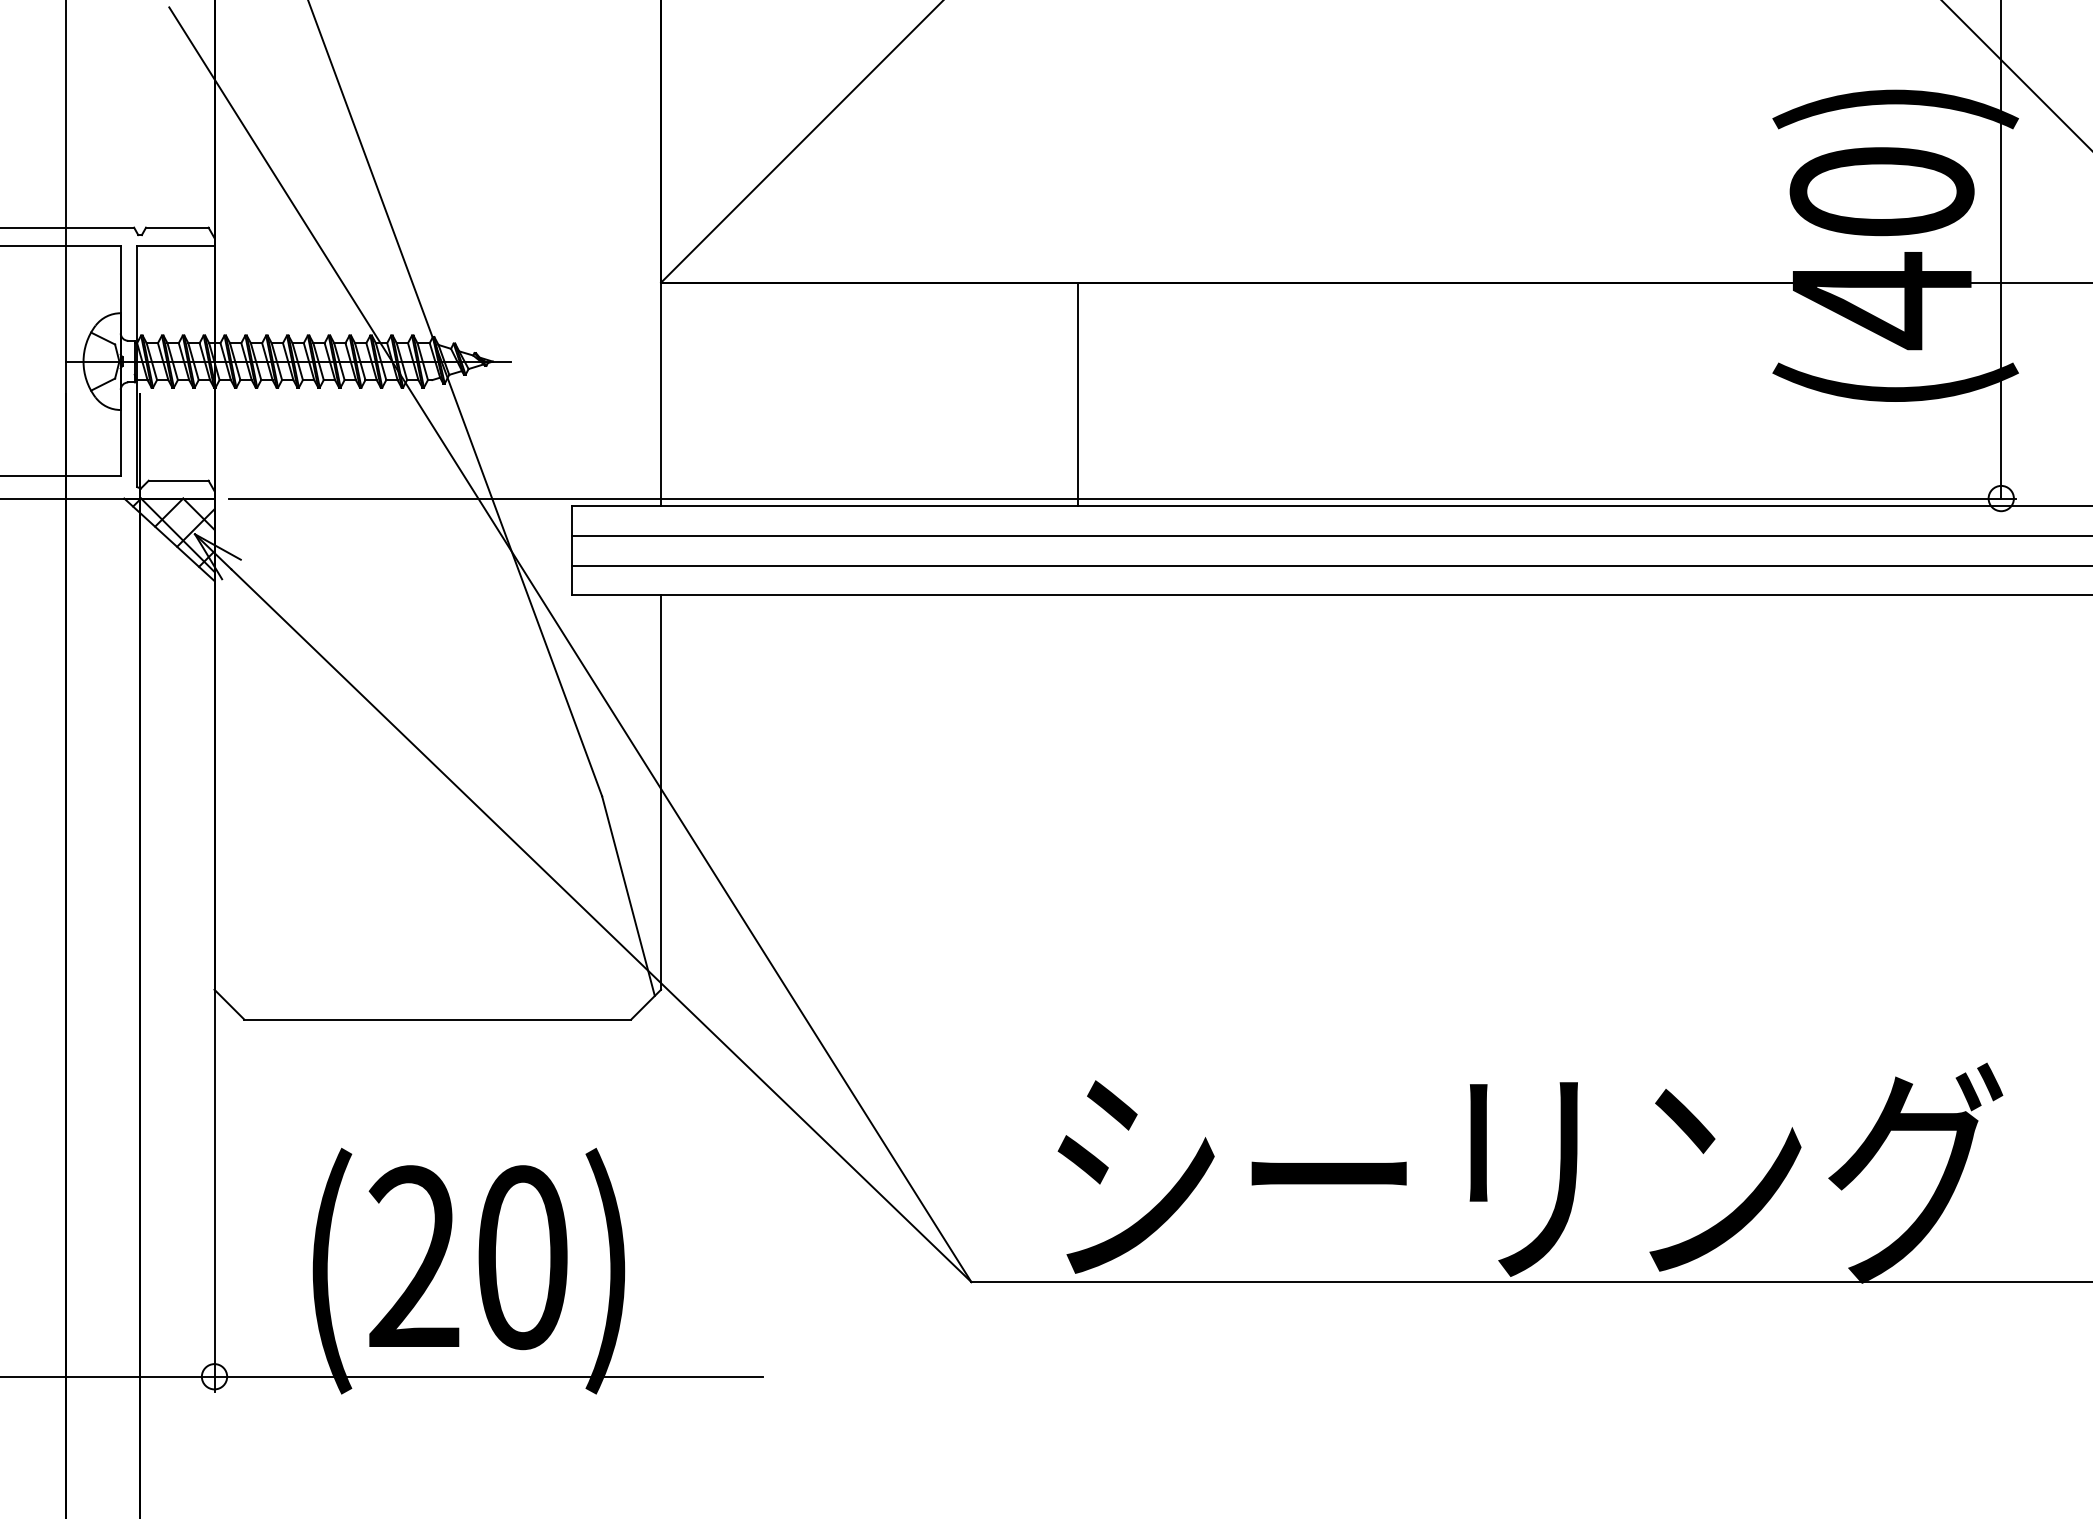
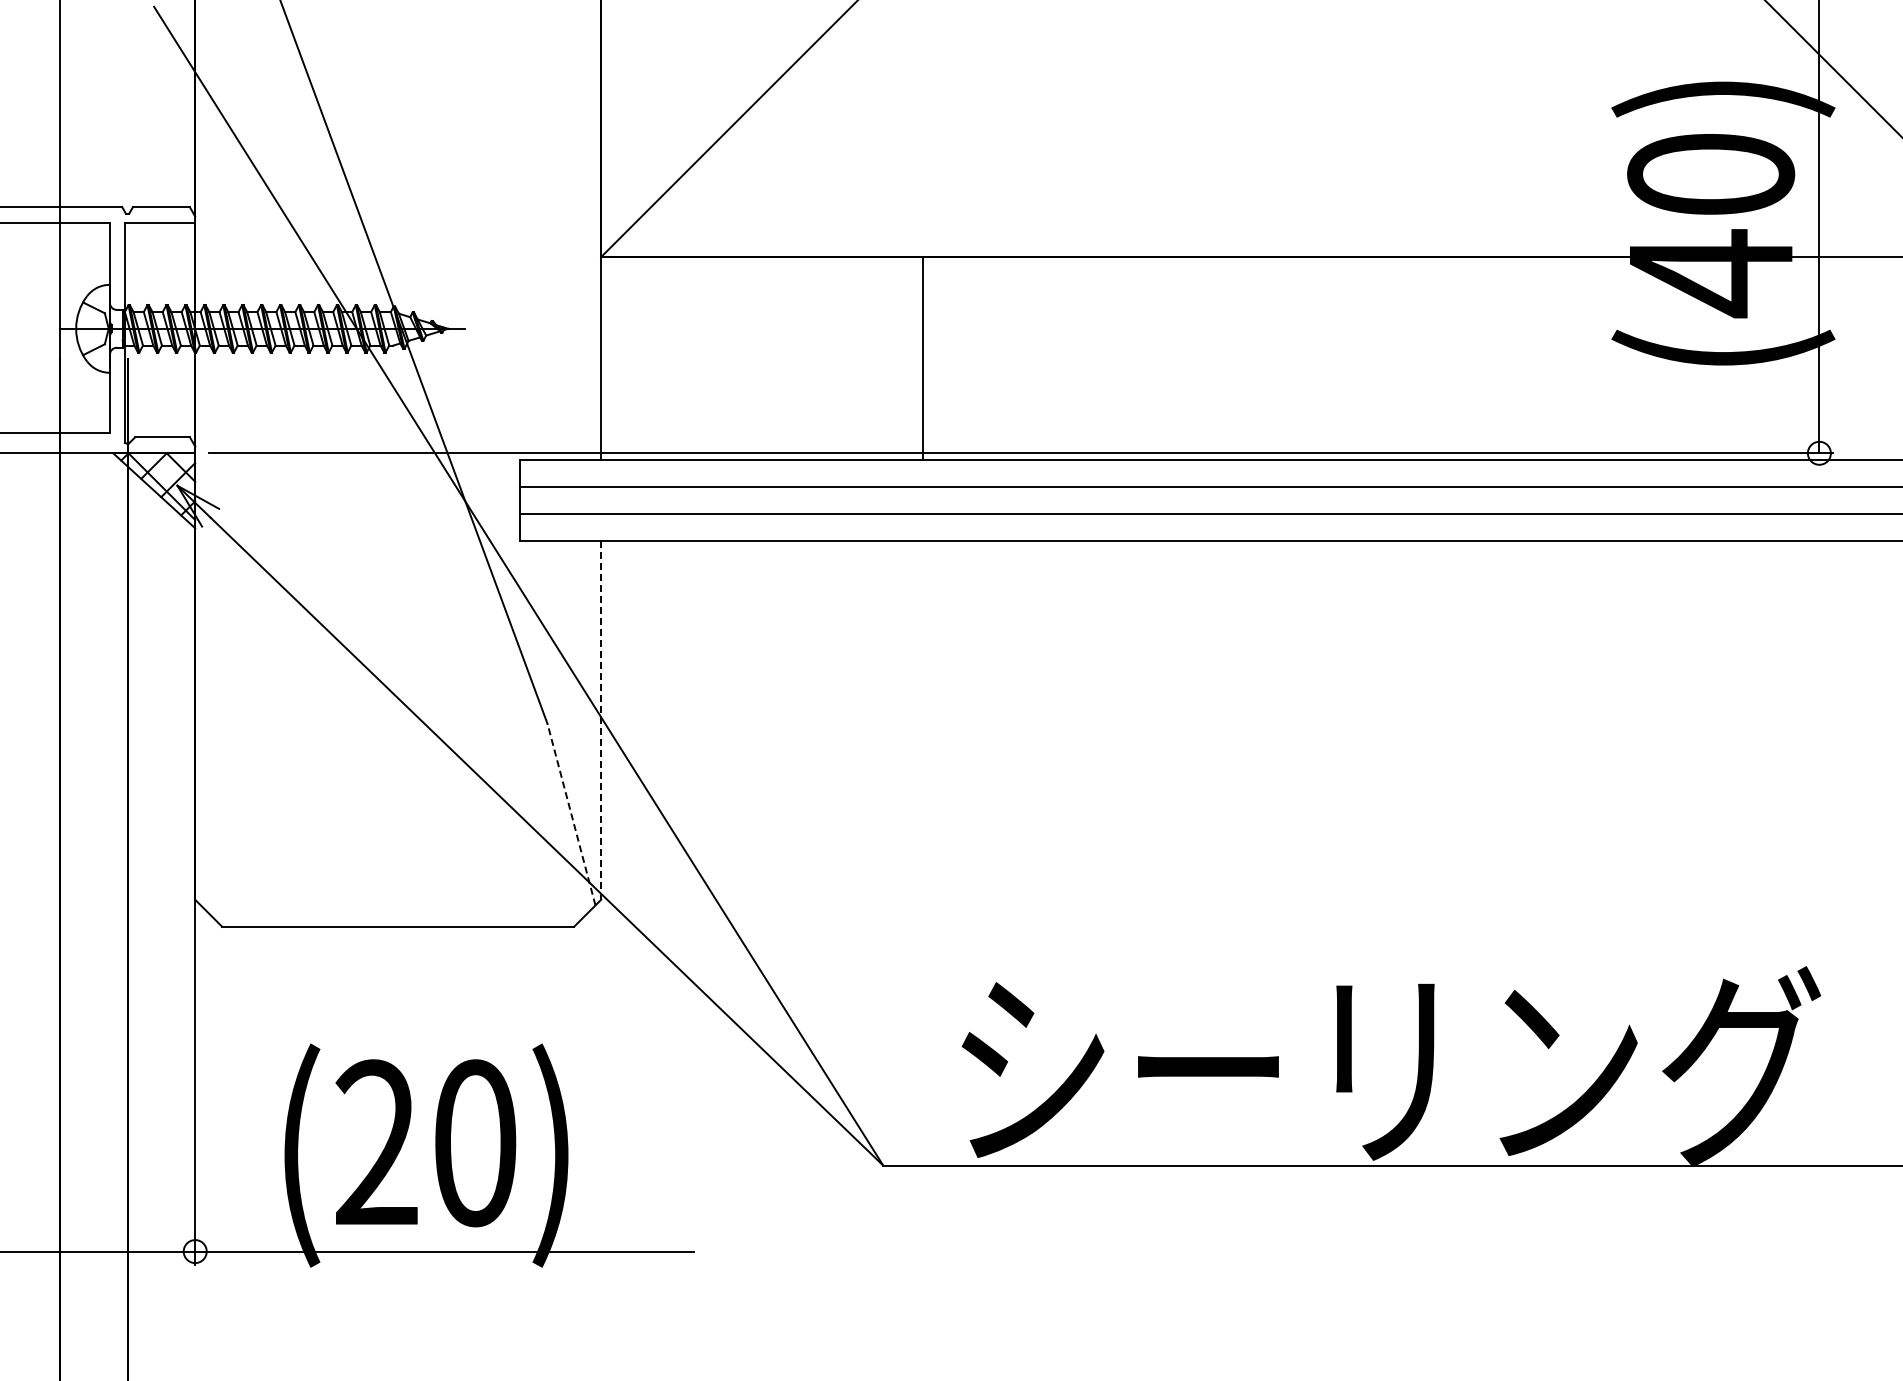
line: (1077, 394) -> (922, 358), moved
line: (661, 792) -> (601, 720), solid -> dashed
line: (628, 895) -> (571, 814), solid -> dashed

